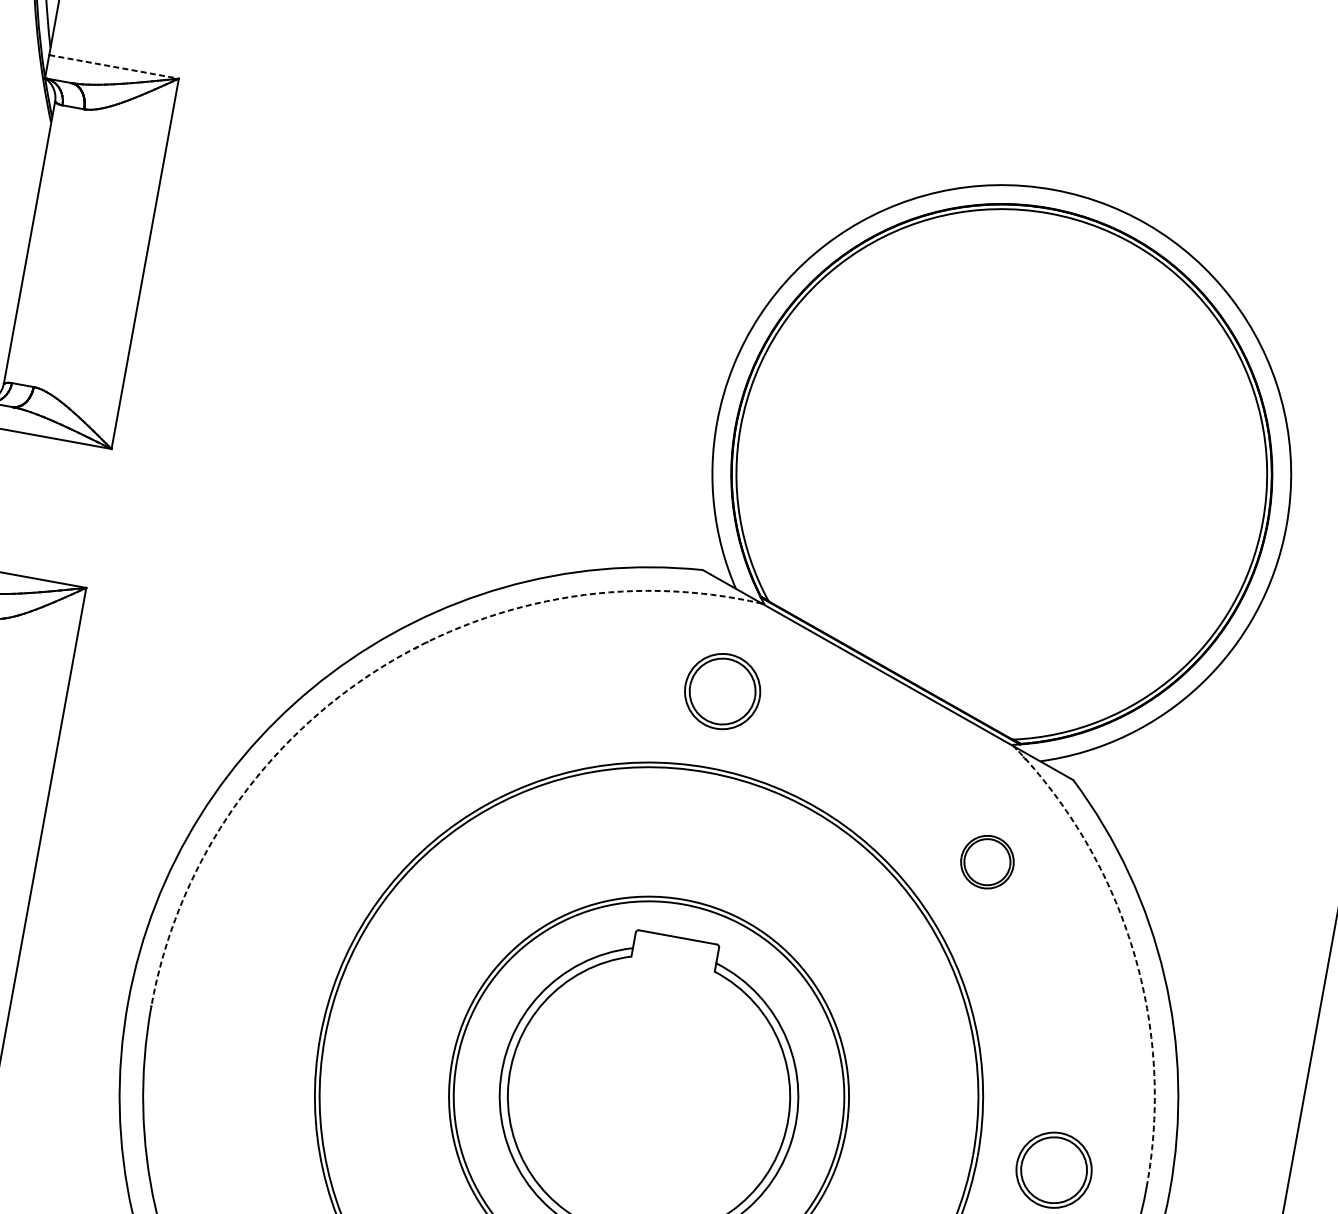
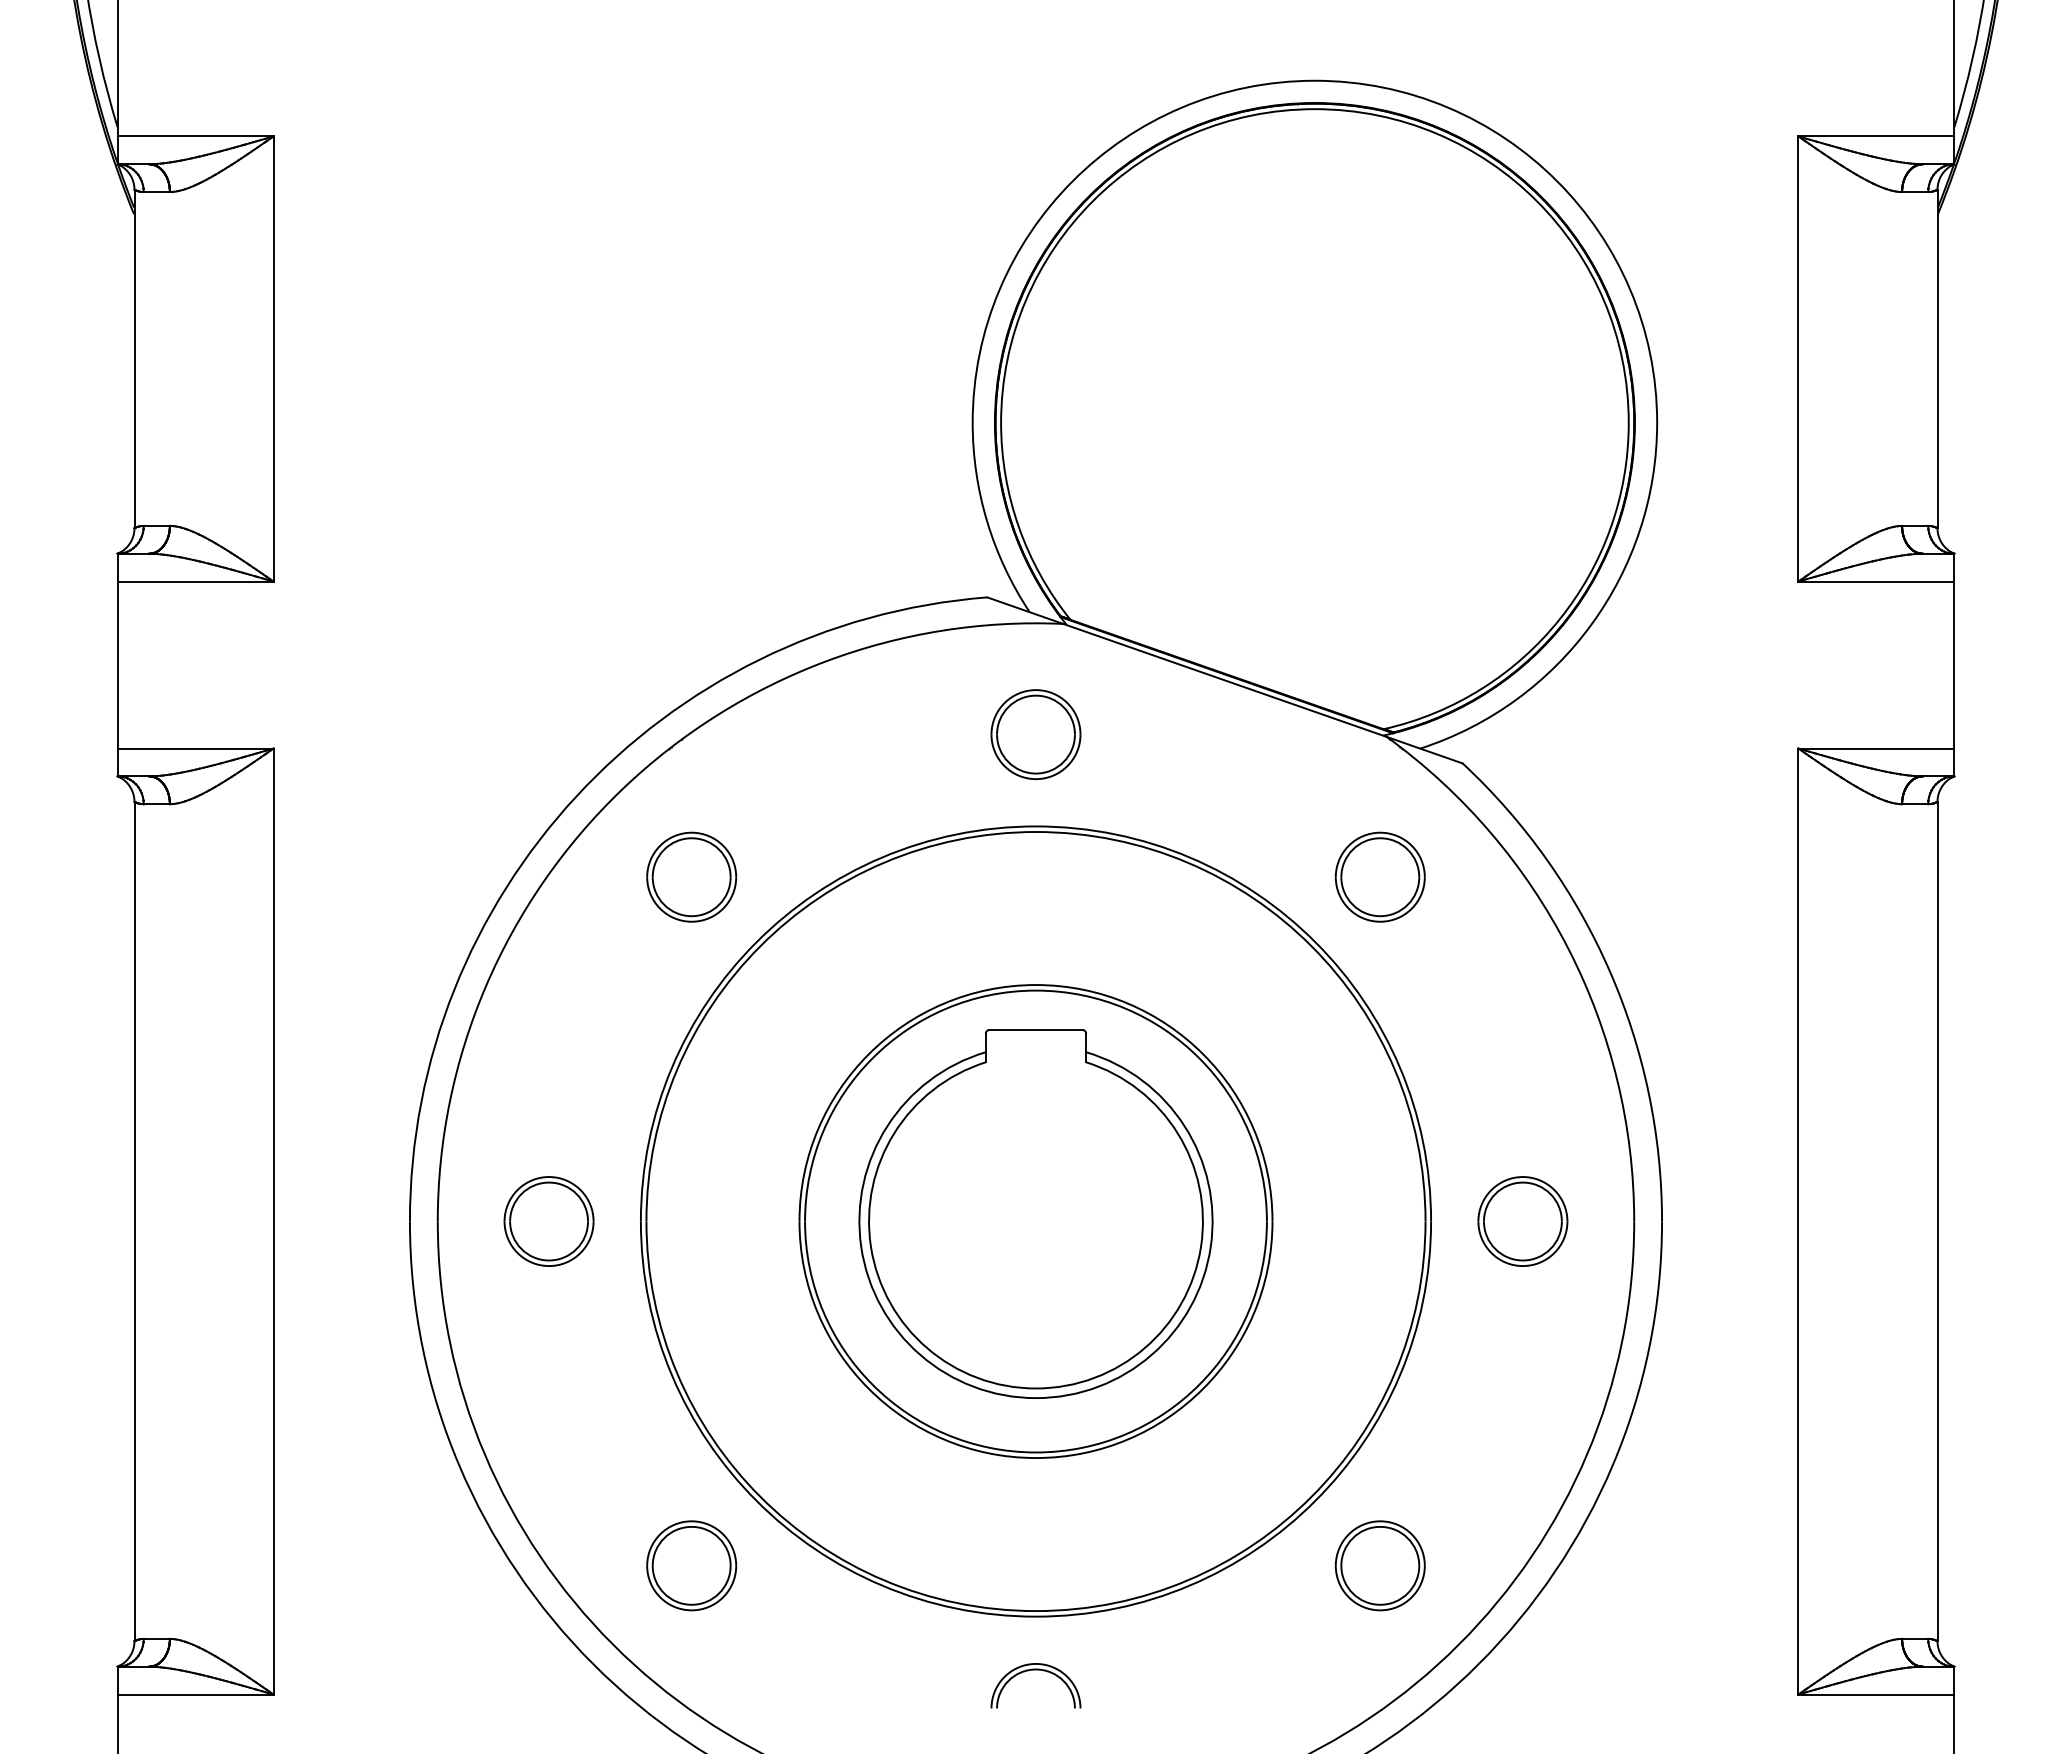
line: (113, 66) -> (195, 136), dashed -> solid
arc: (370, 673) -> (622, 788), dashed -> solid
part: (414, 757) -> (691, 876), added
part: (986, 861) -> (1379, 876), size x1.43
arc: (1133, 950) -> (1568, 949), dashed -> solid
part: (243, 1022) -> (548, 1221), added

